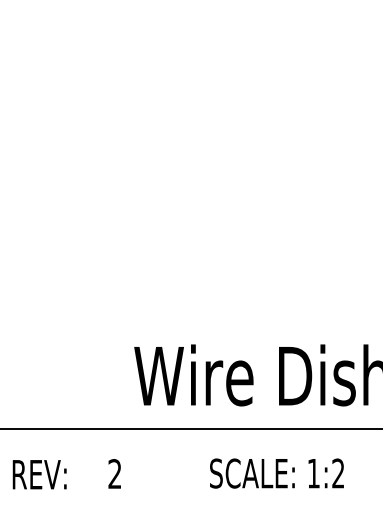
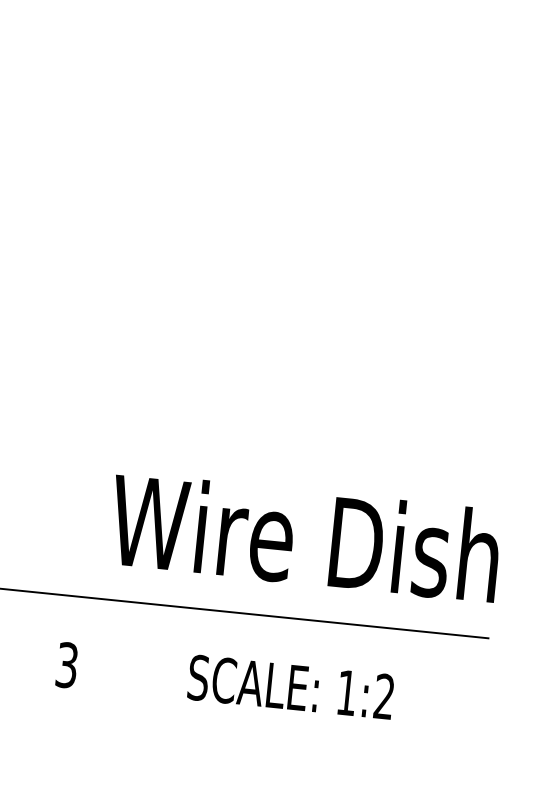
text: (276, 473) -> (290, 687), moved
text: (114, 474) -> (66, 665), 2 -> 3

